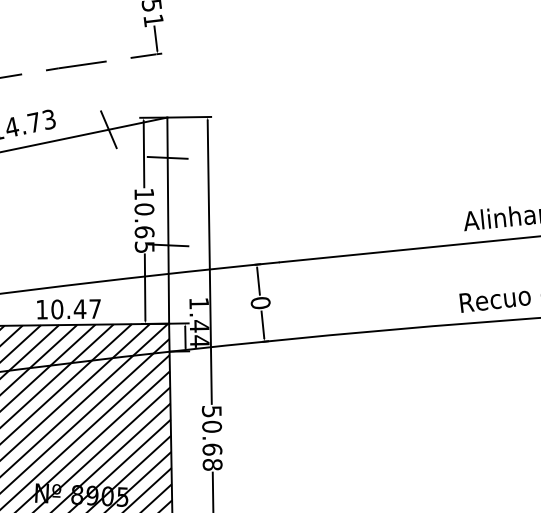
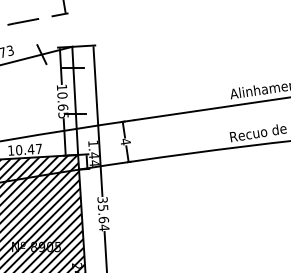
text: (260, 302) -> (125, 141), 0 -> 4
text: (212, 439) -> (103, 214), 50.68 -> 35.64

